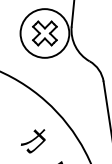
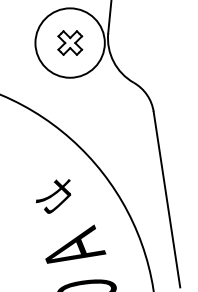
part: (45, 33) -> (70, 42), size x0.7

